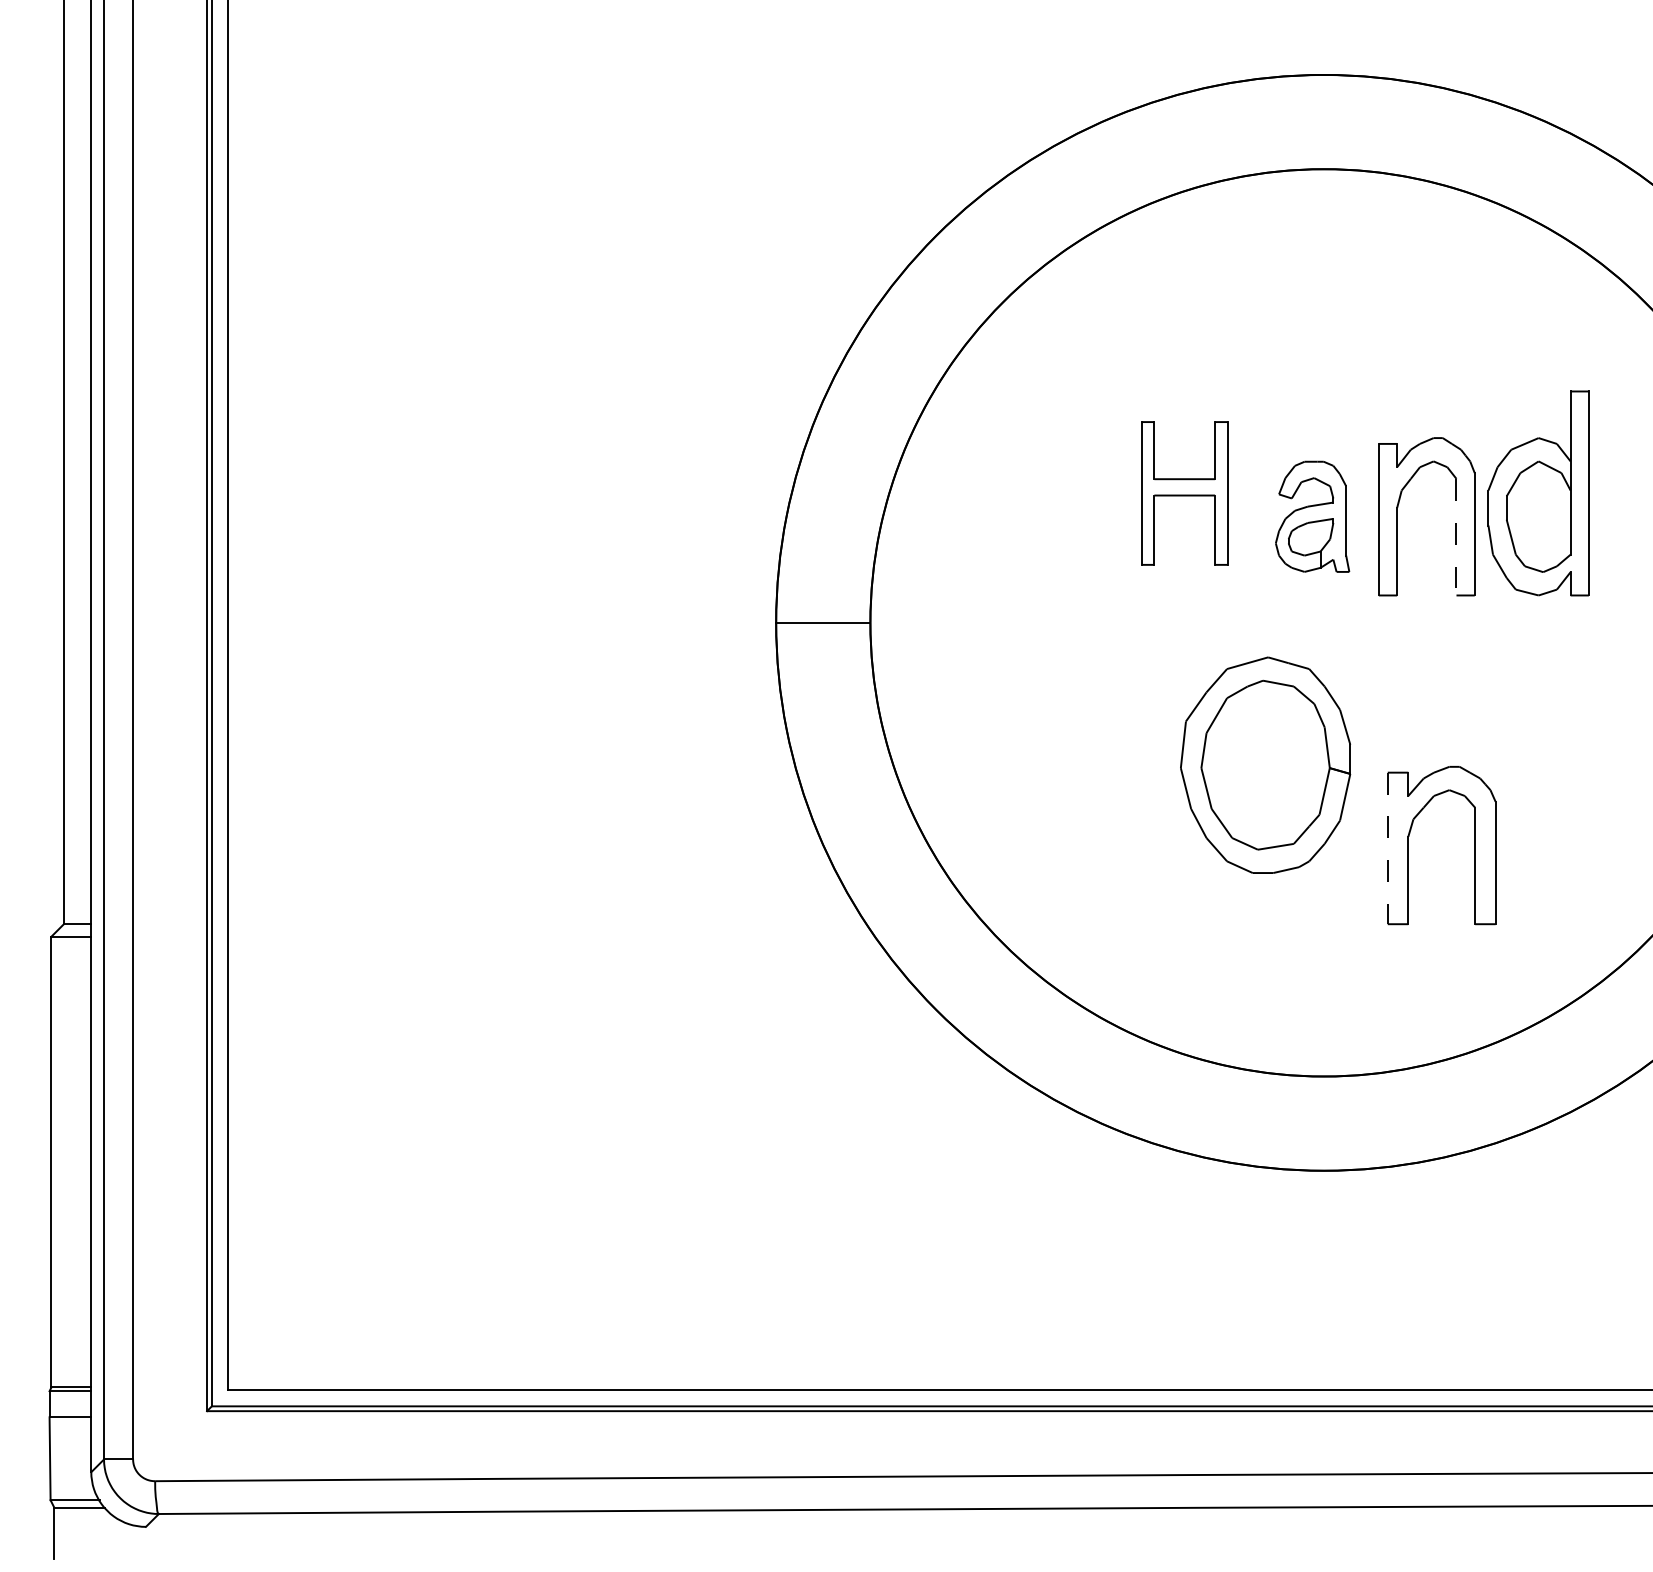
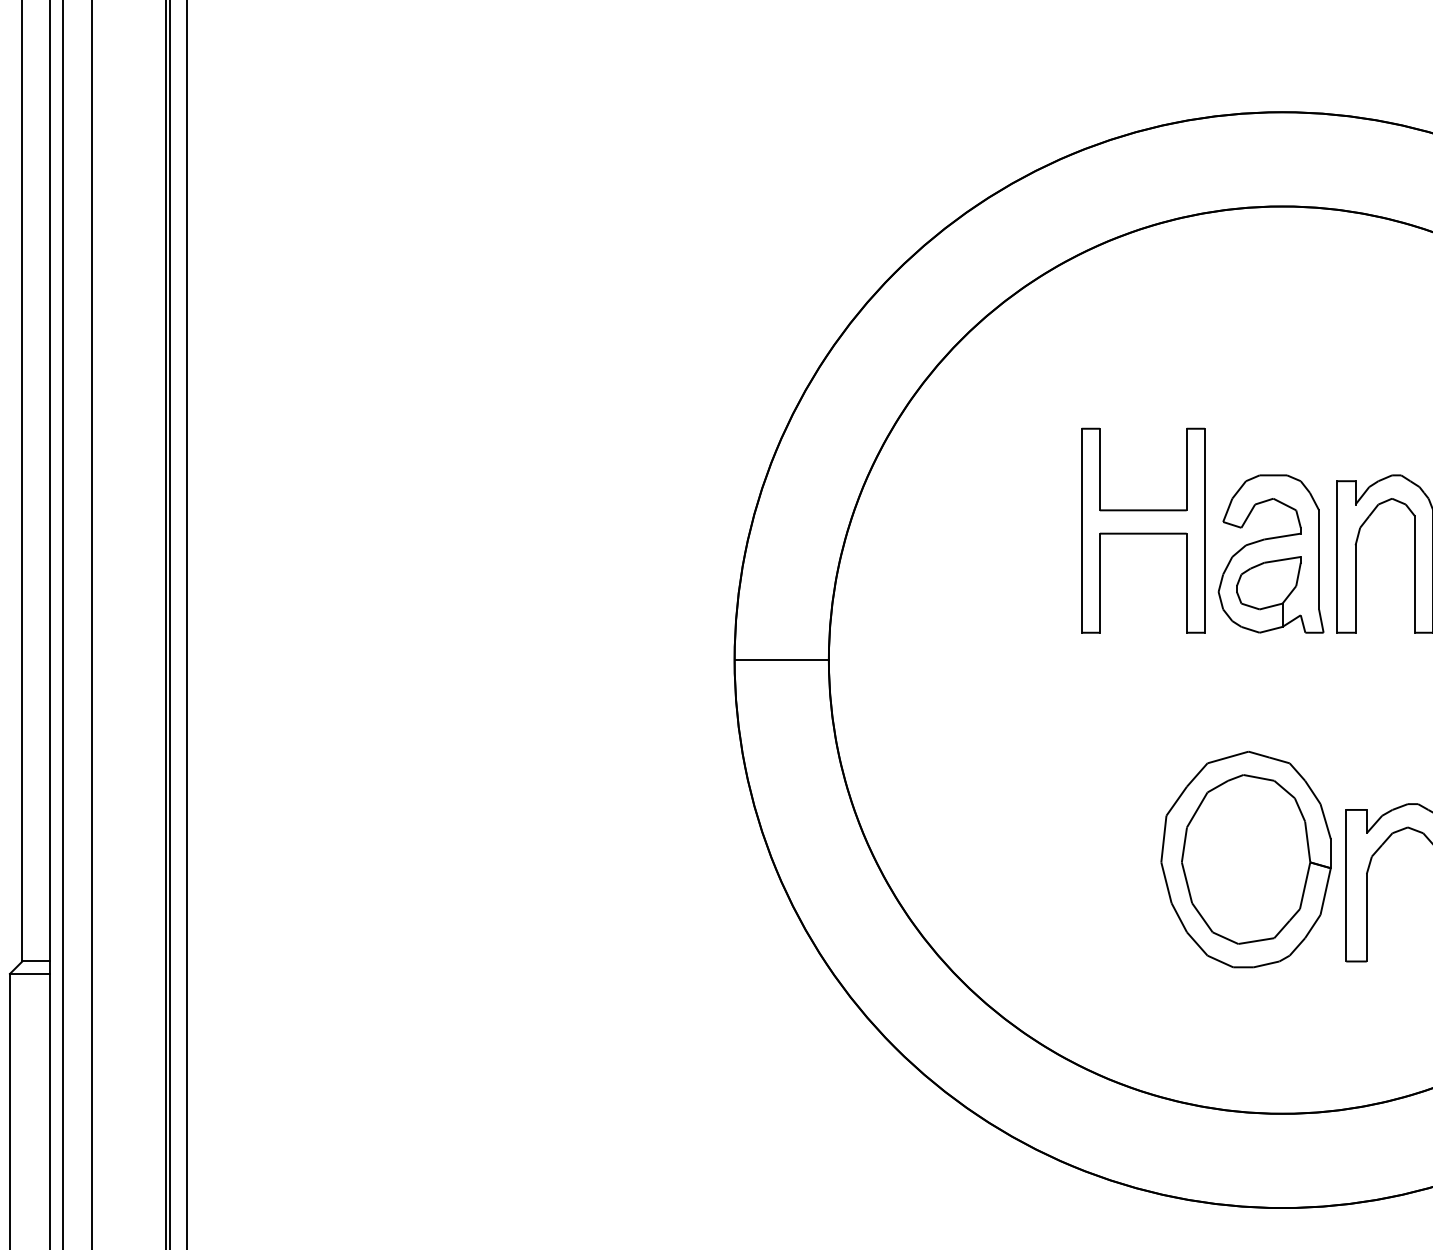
part: (1184, 493) -> (1142, 530), size x1.43
part: (1312, 516) -> (1270, 553), size x1.43
line: (1456, 537) -> (1414, 574), dashed -> solid
part: (1265, 764) -> (1245, 858), moved
line: (1387, 848) -> (1345, 885), dashed -> solid

